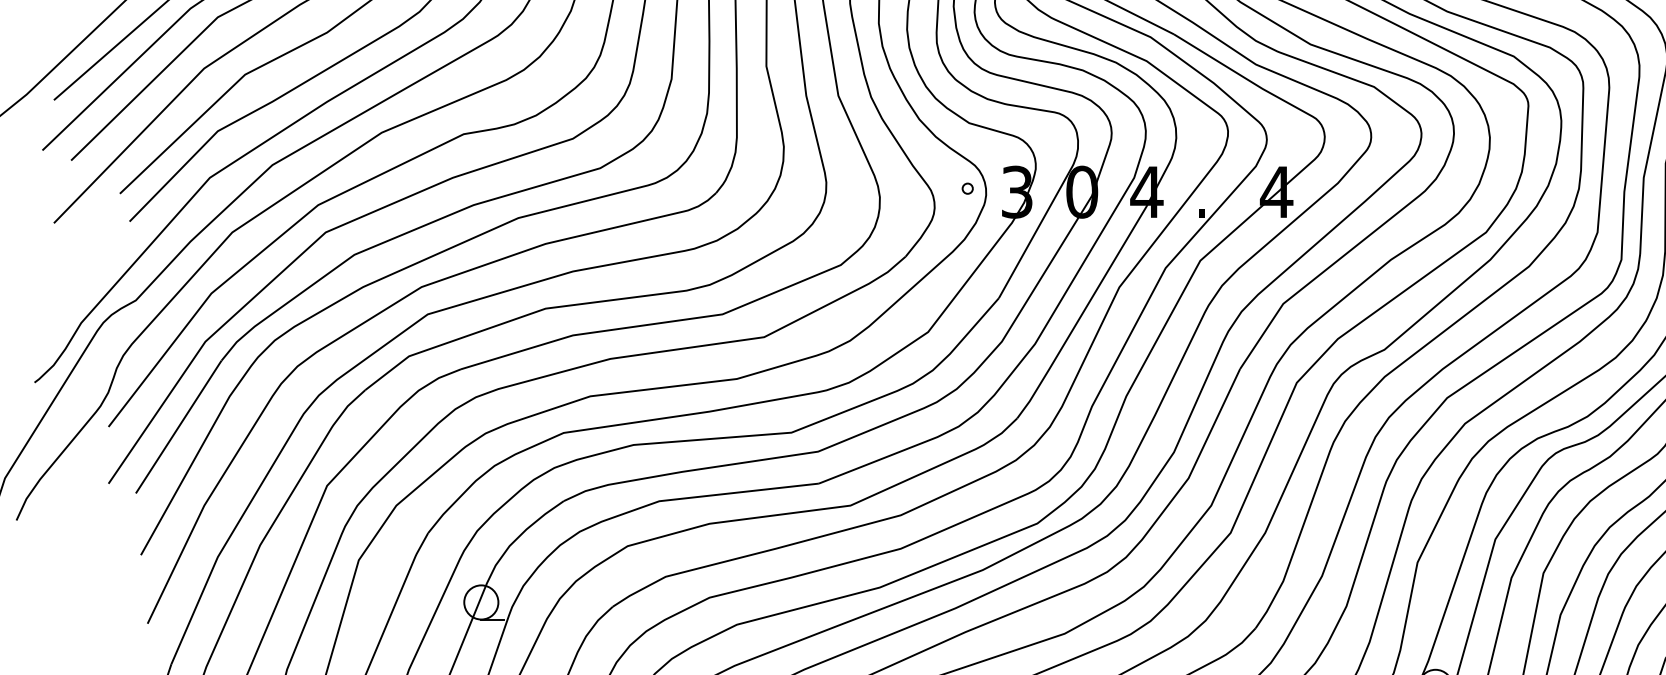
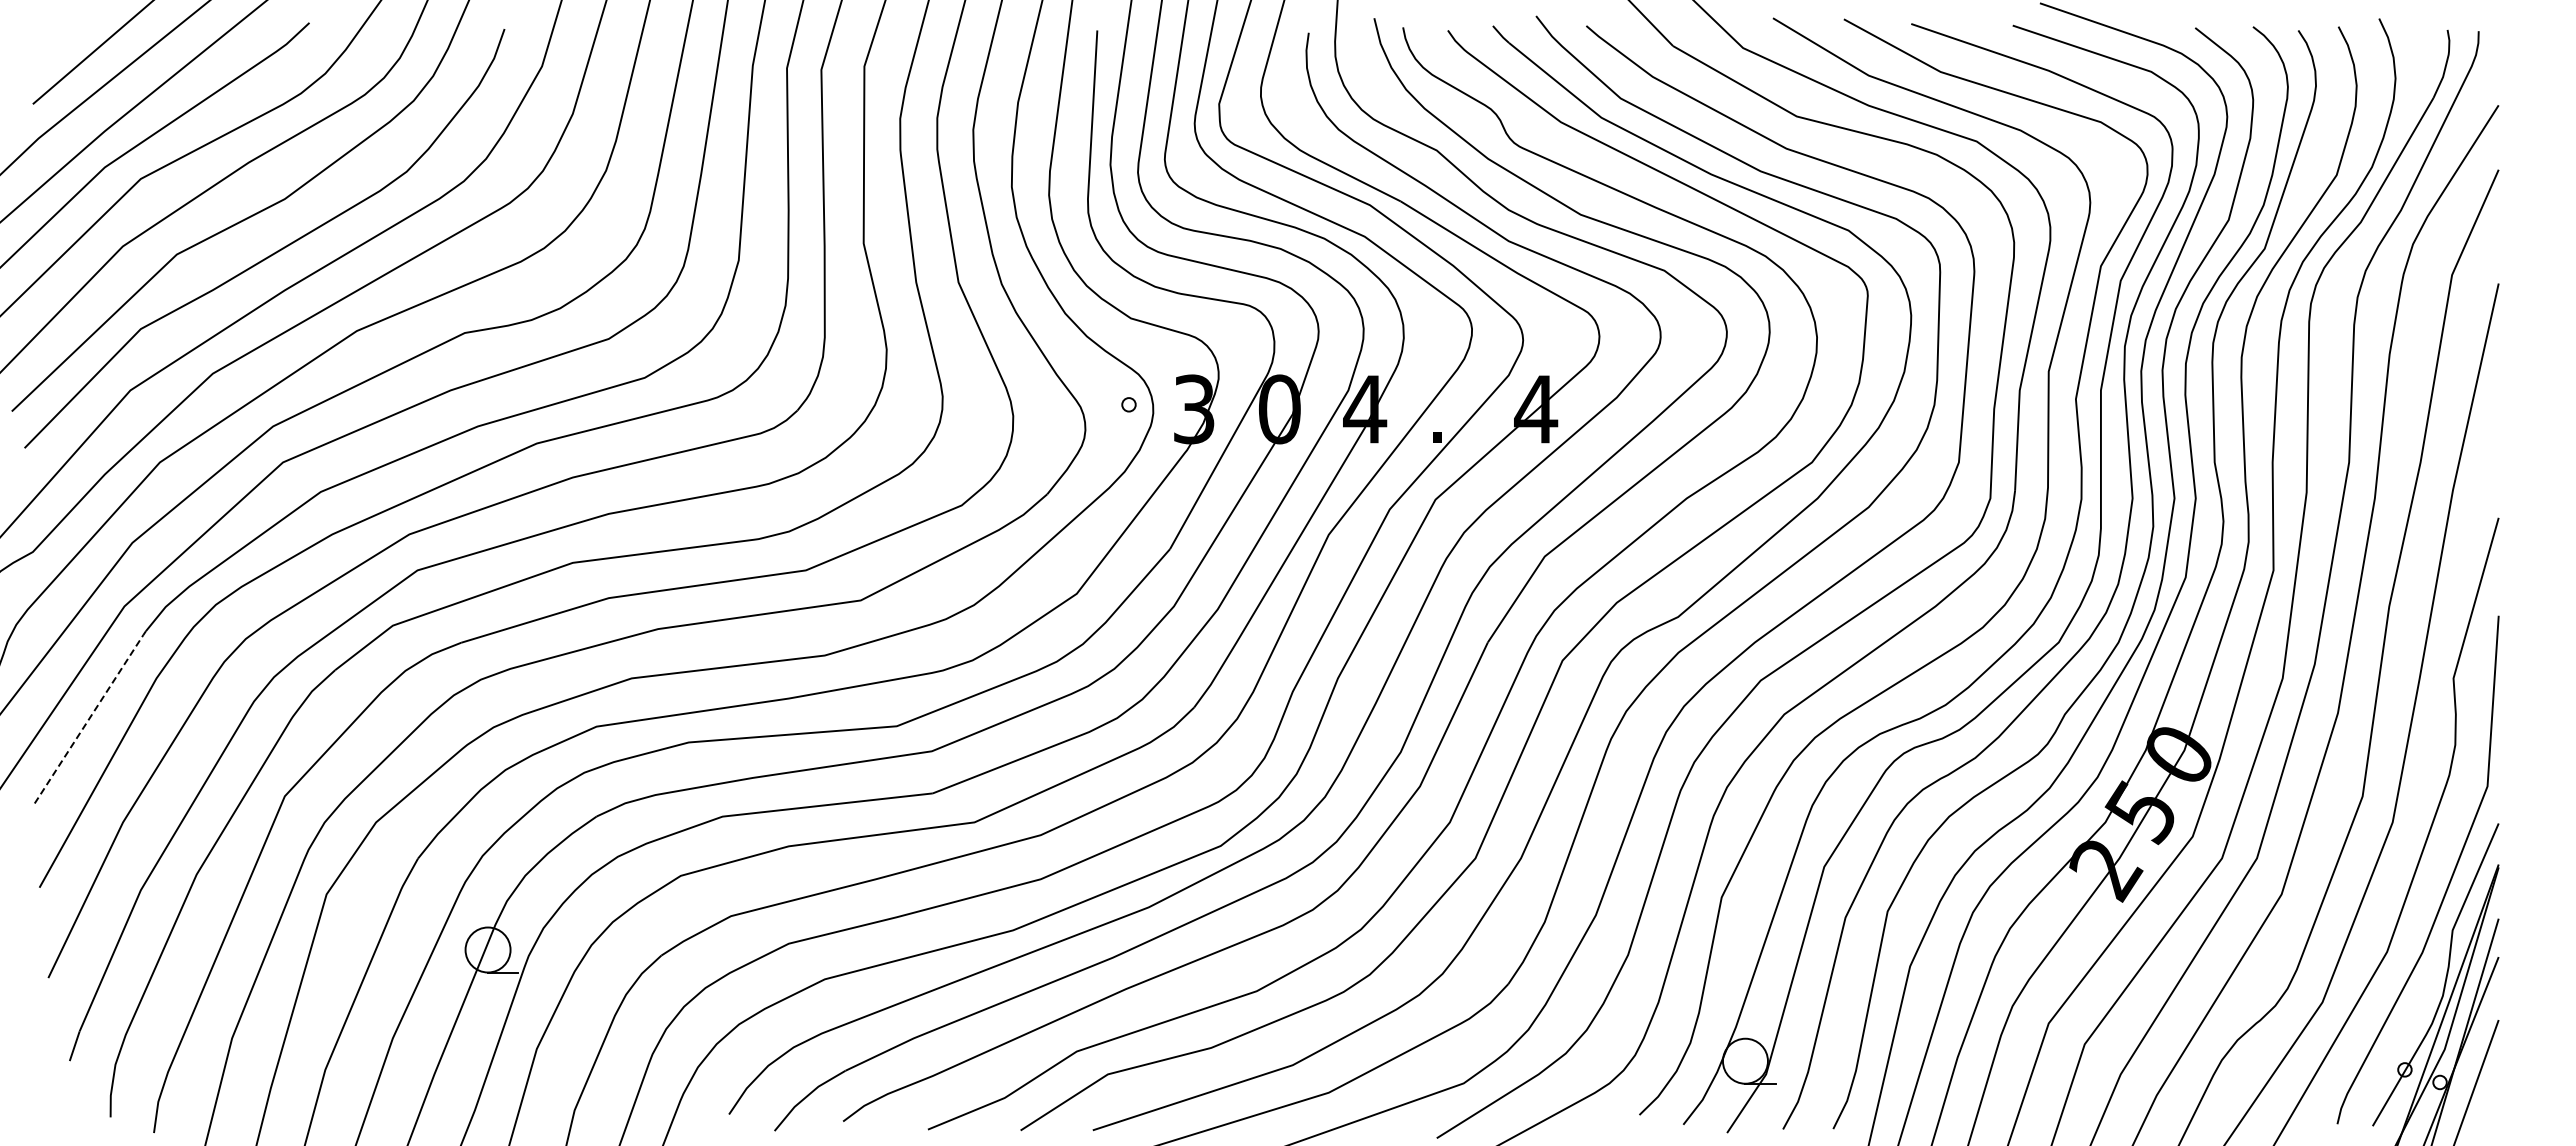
line: (178, 426) -> (89, 718), solid -> dashed

